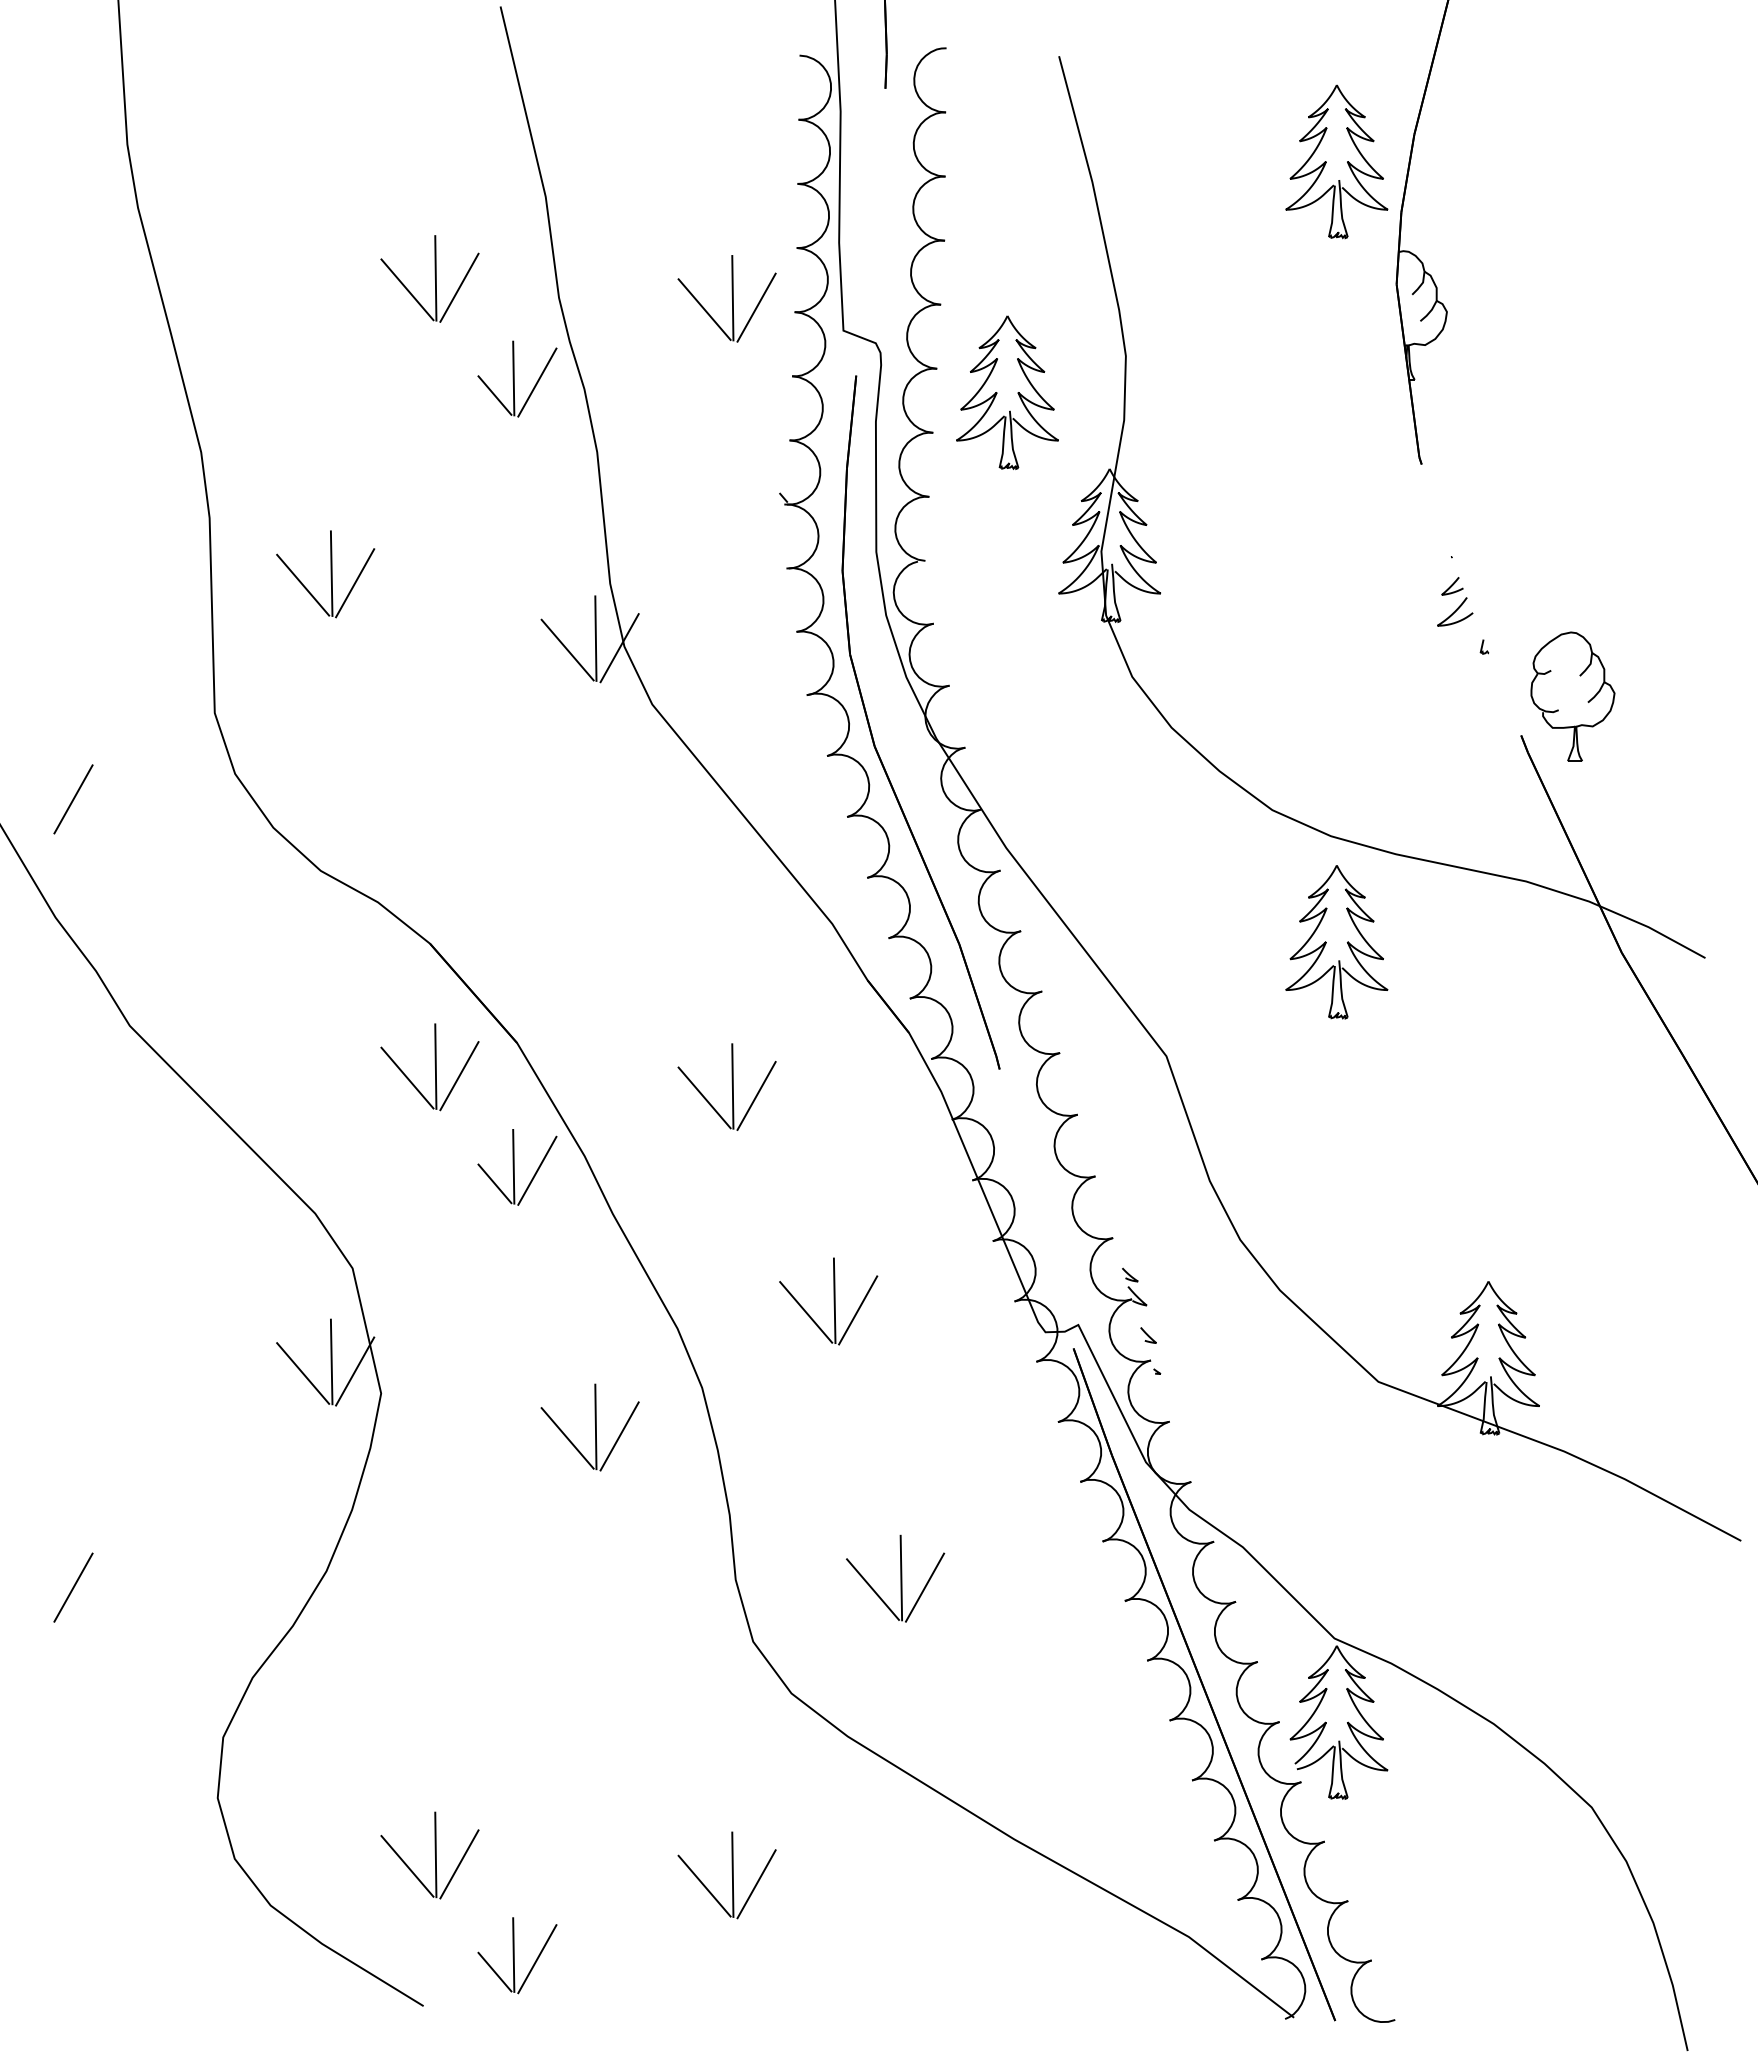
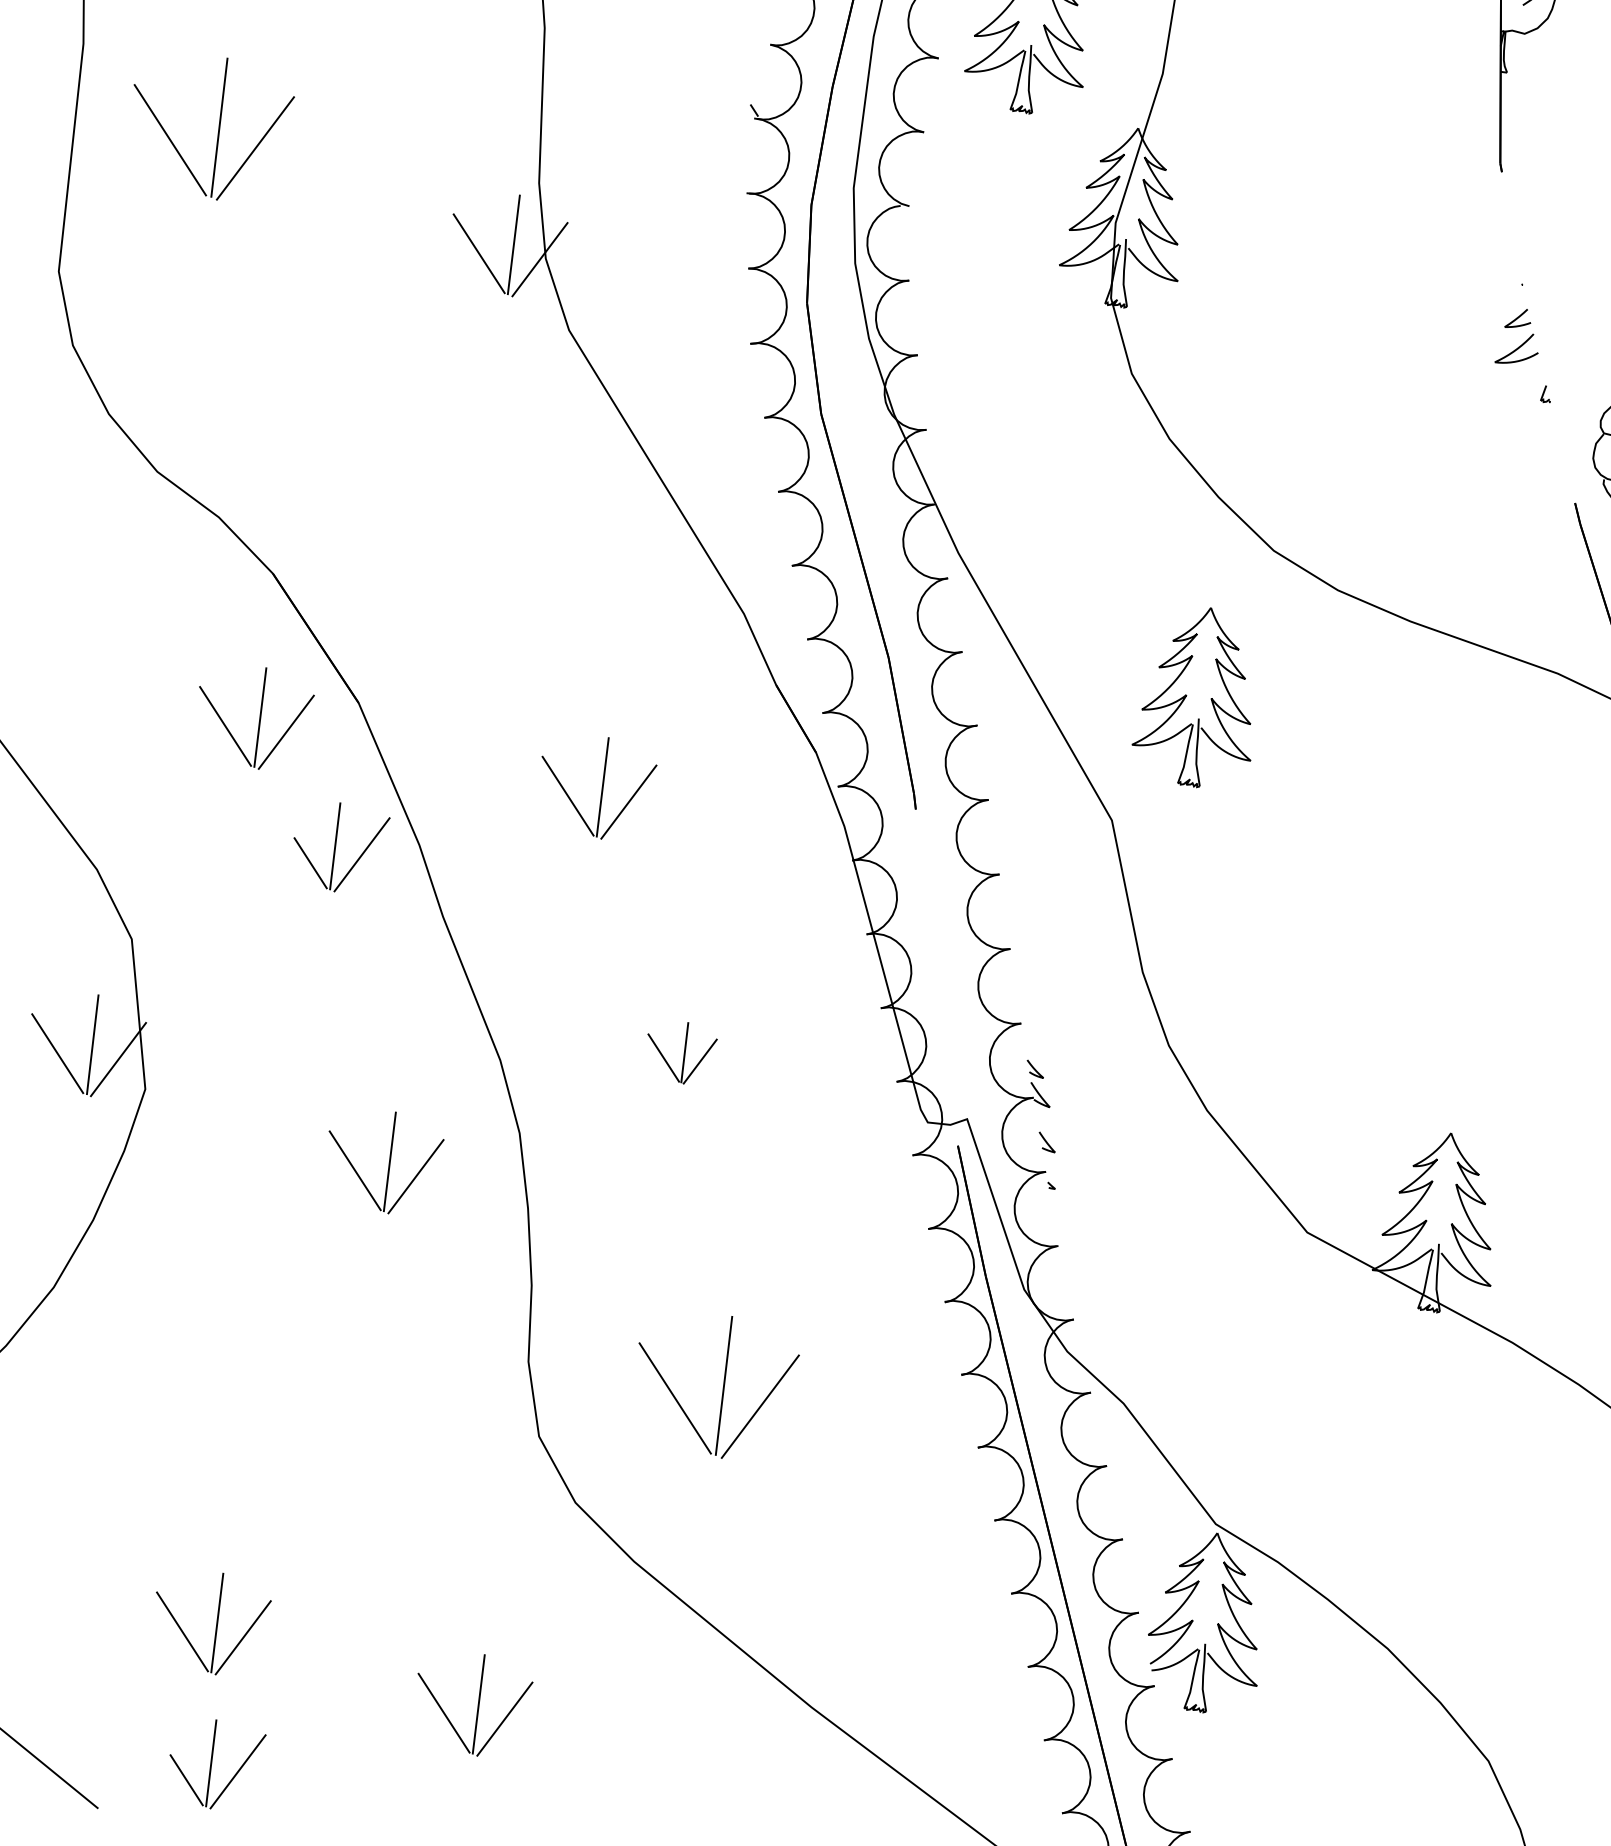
part: (325, 574) -> (209, 127), size x1.4
part: (1336, 942) -> (1198, 697), moved
part: (828, 1301) -> (680, 1052), size x0.6
part: (895, 1578) -> (714, 1385), size x1.4
part: (429, 1855) -> (209, 1622), moved

